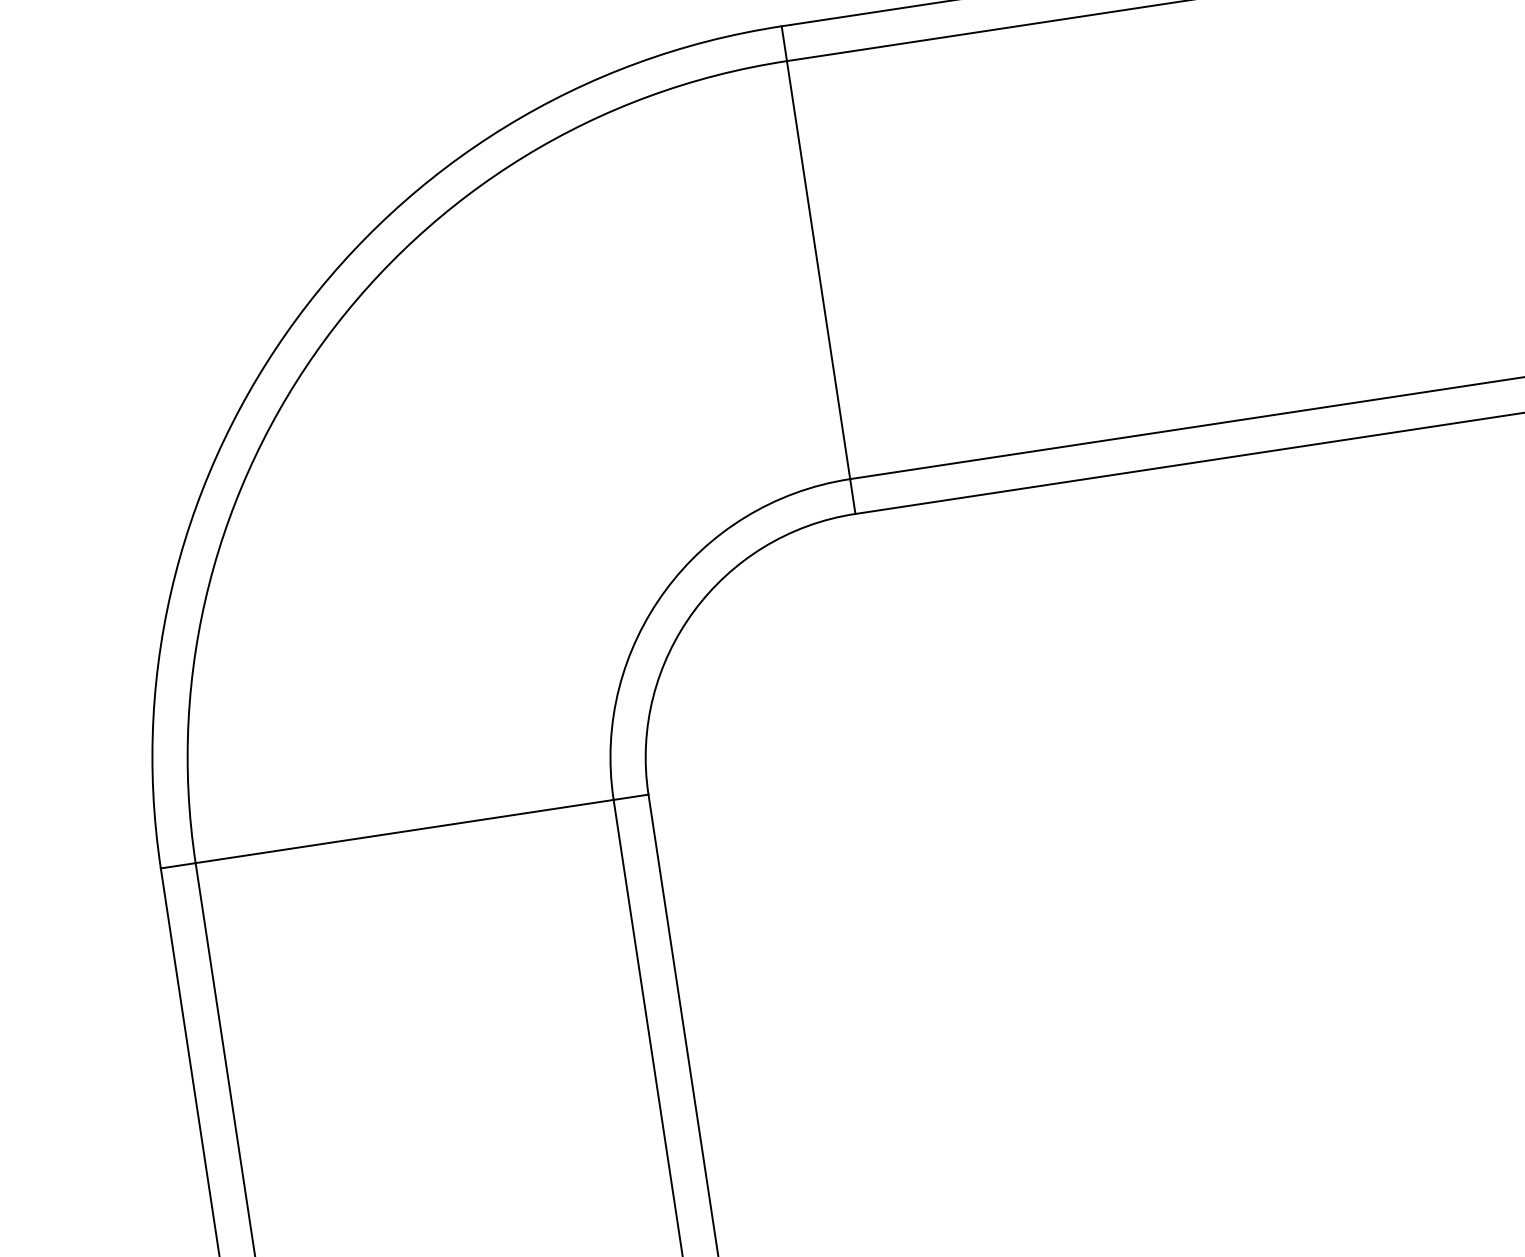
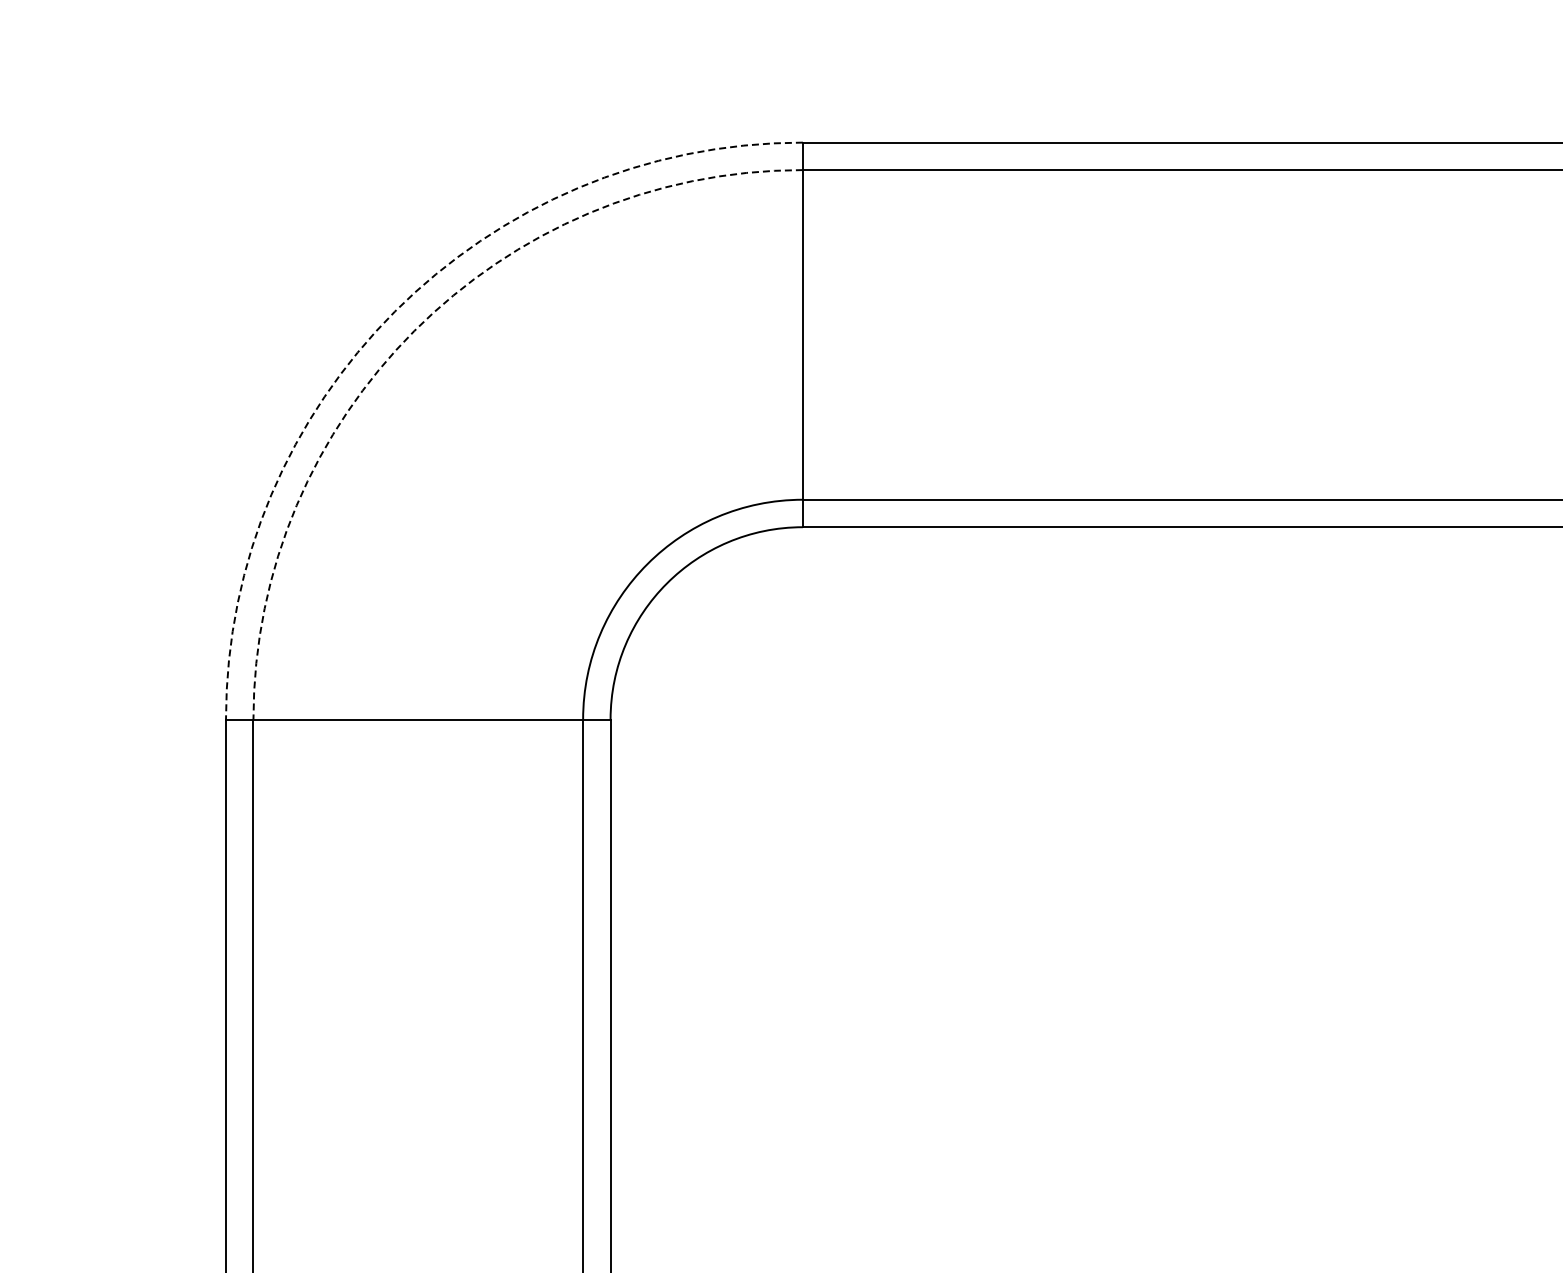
arc: (296, 318) -> (394, 311), solid -> dashed
arc: (325, 340) -> (414, 331), solid -> dashed

